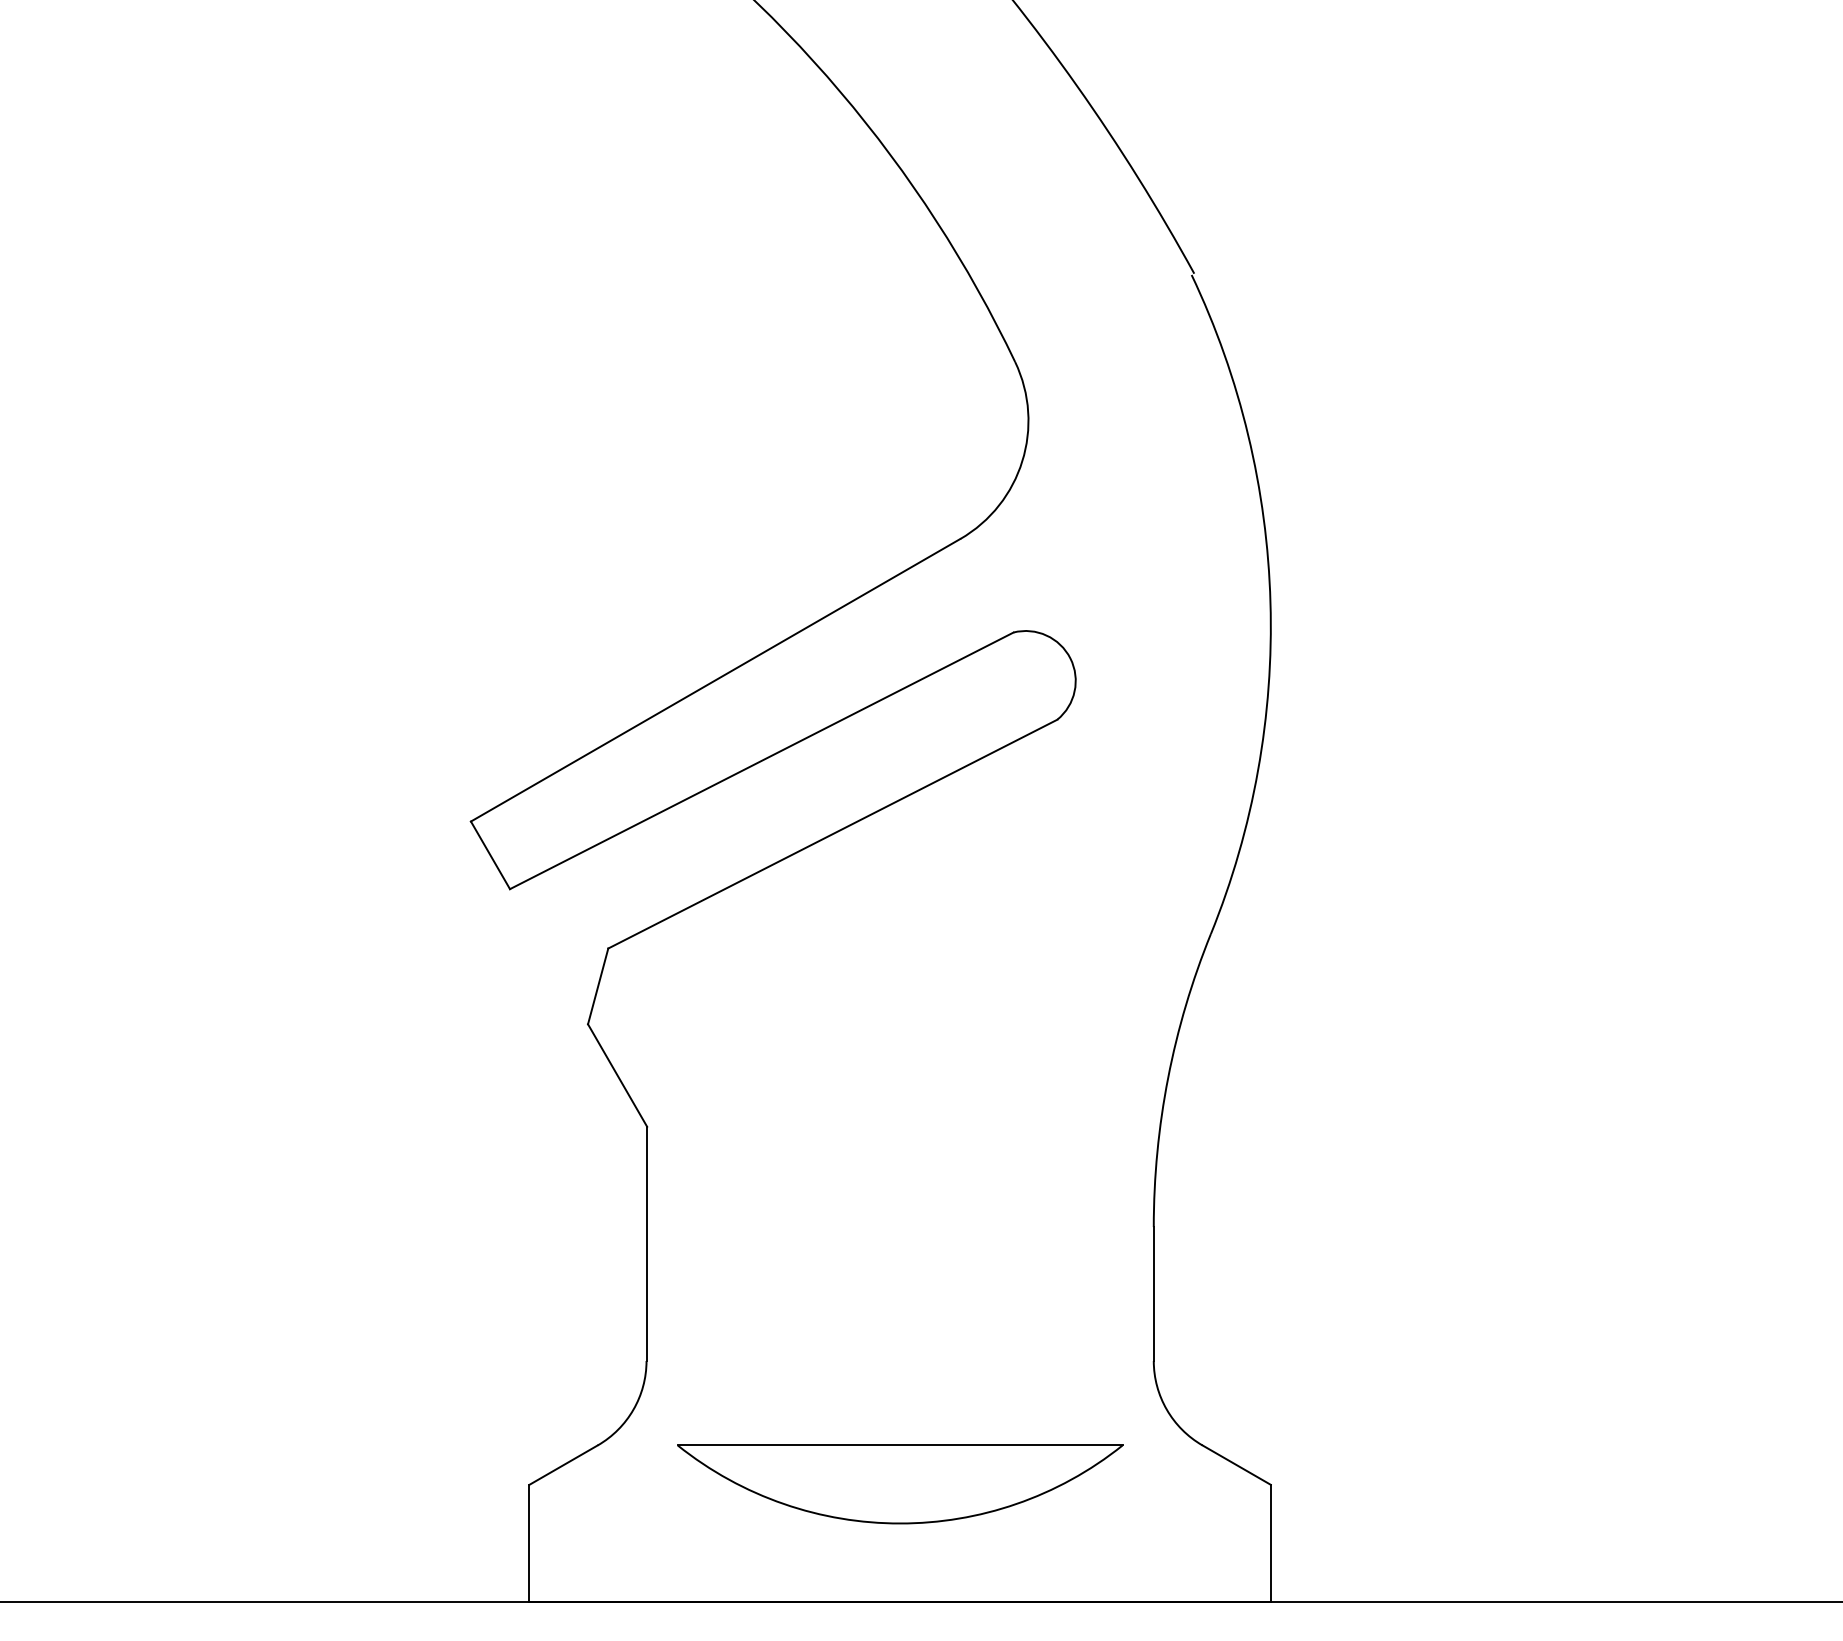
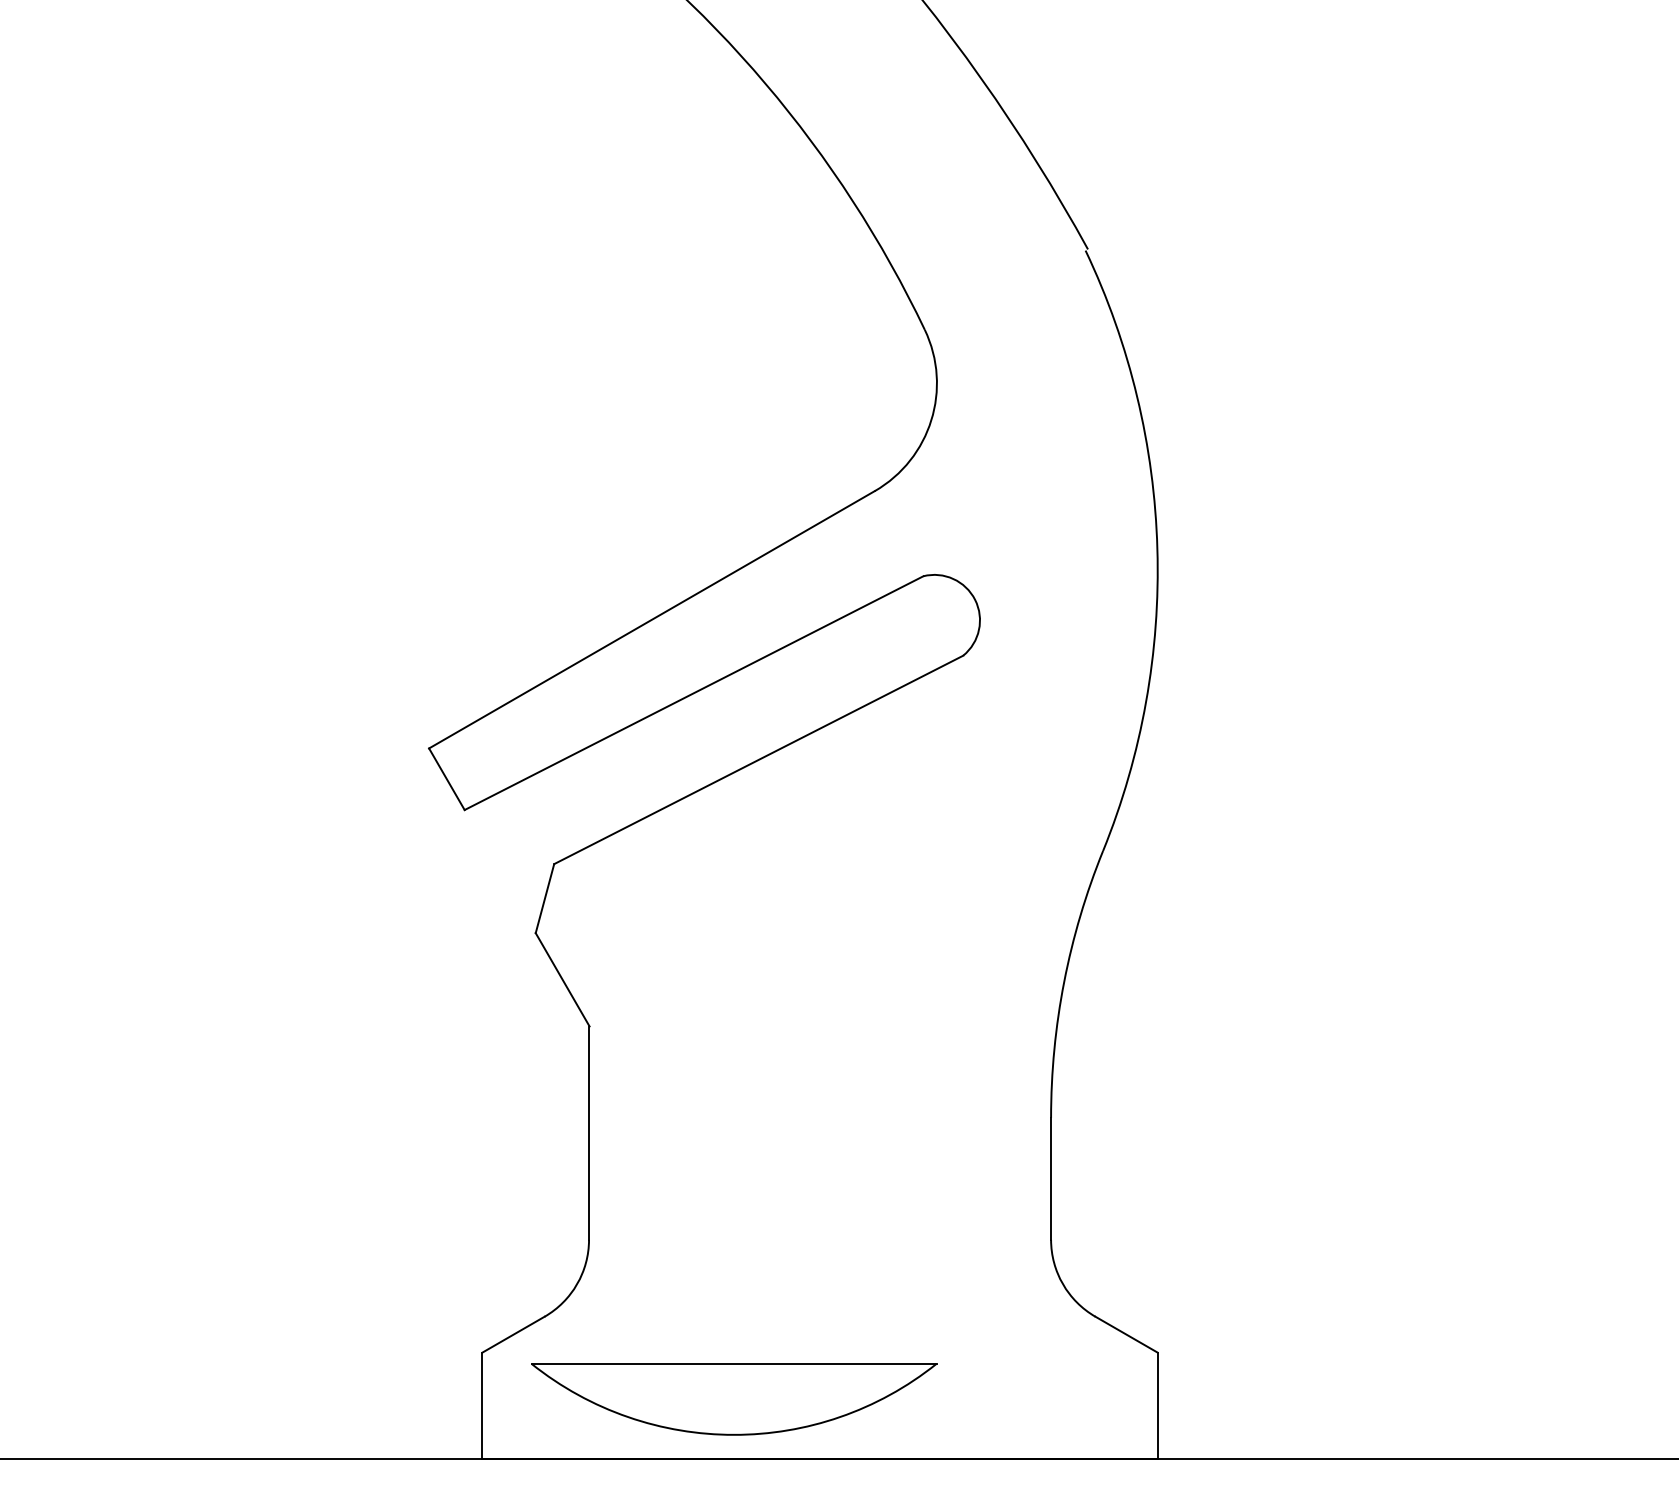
part: (900, 1484) -> (734, 1399), moved

